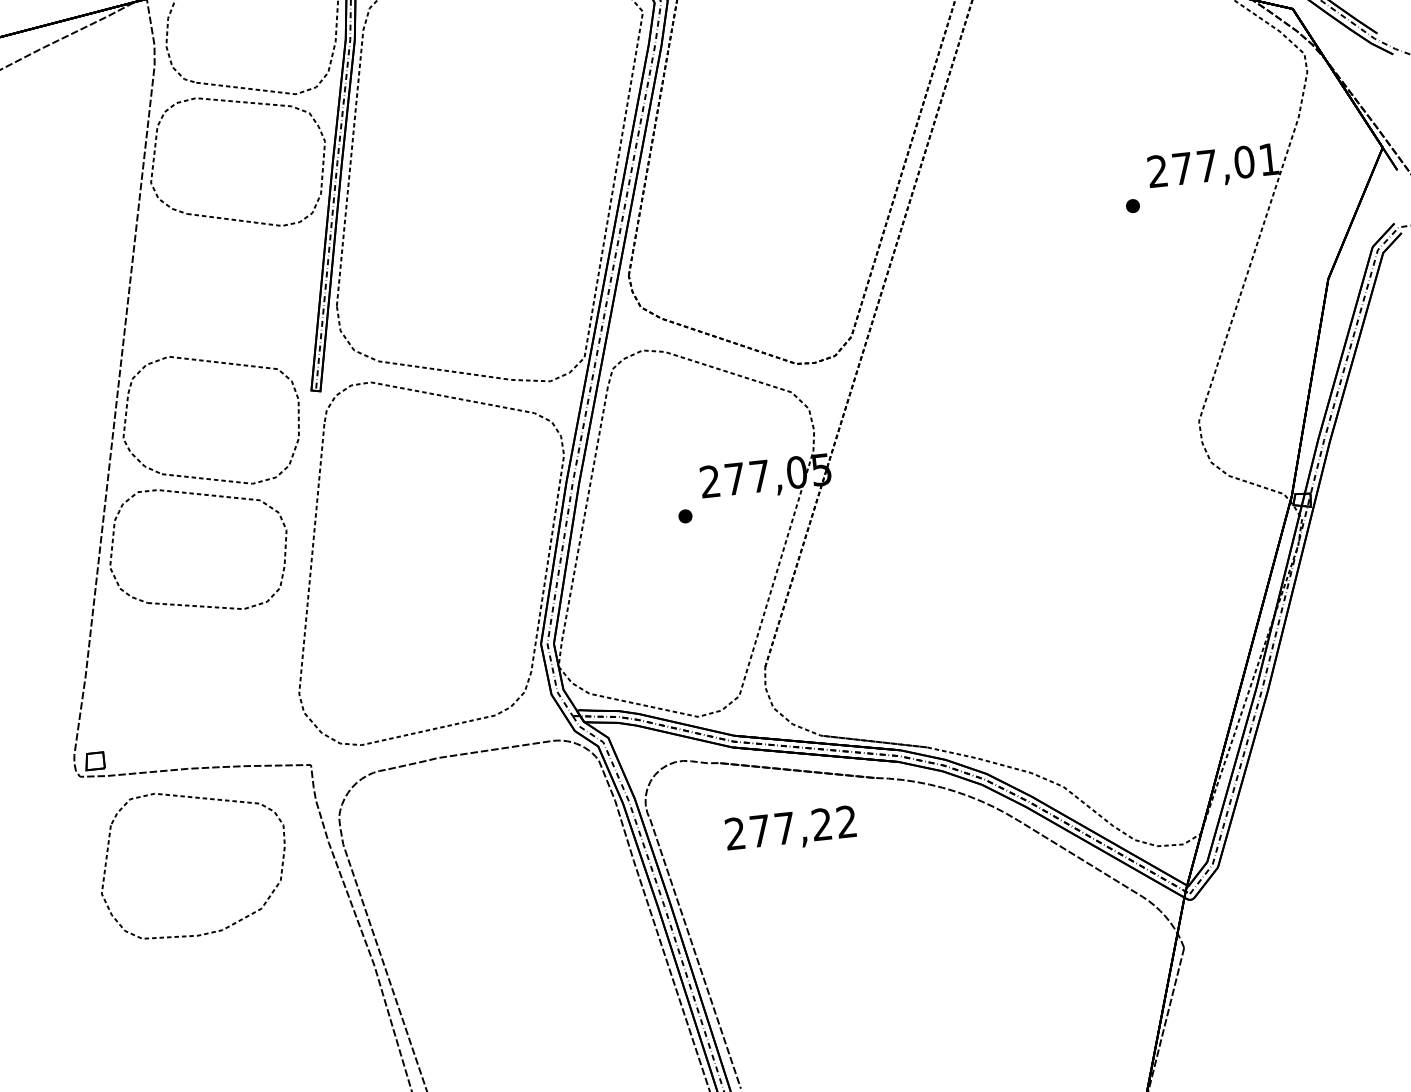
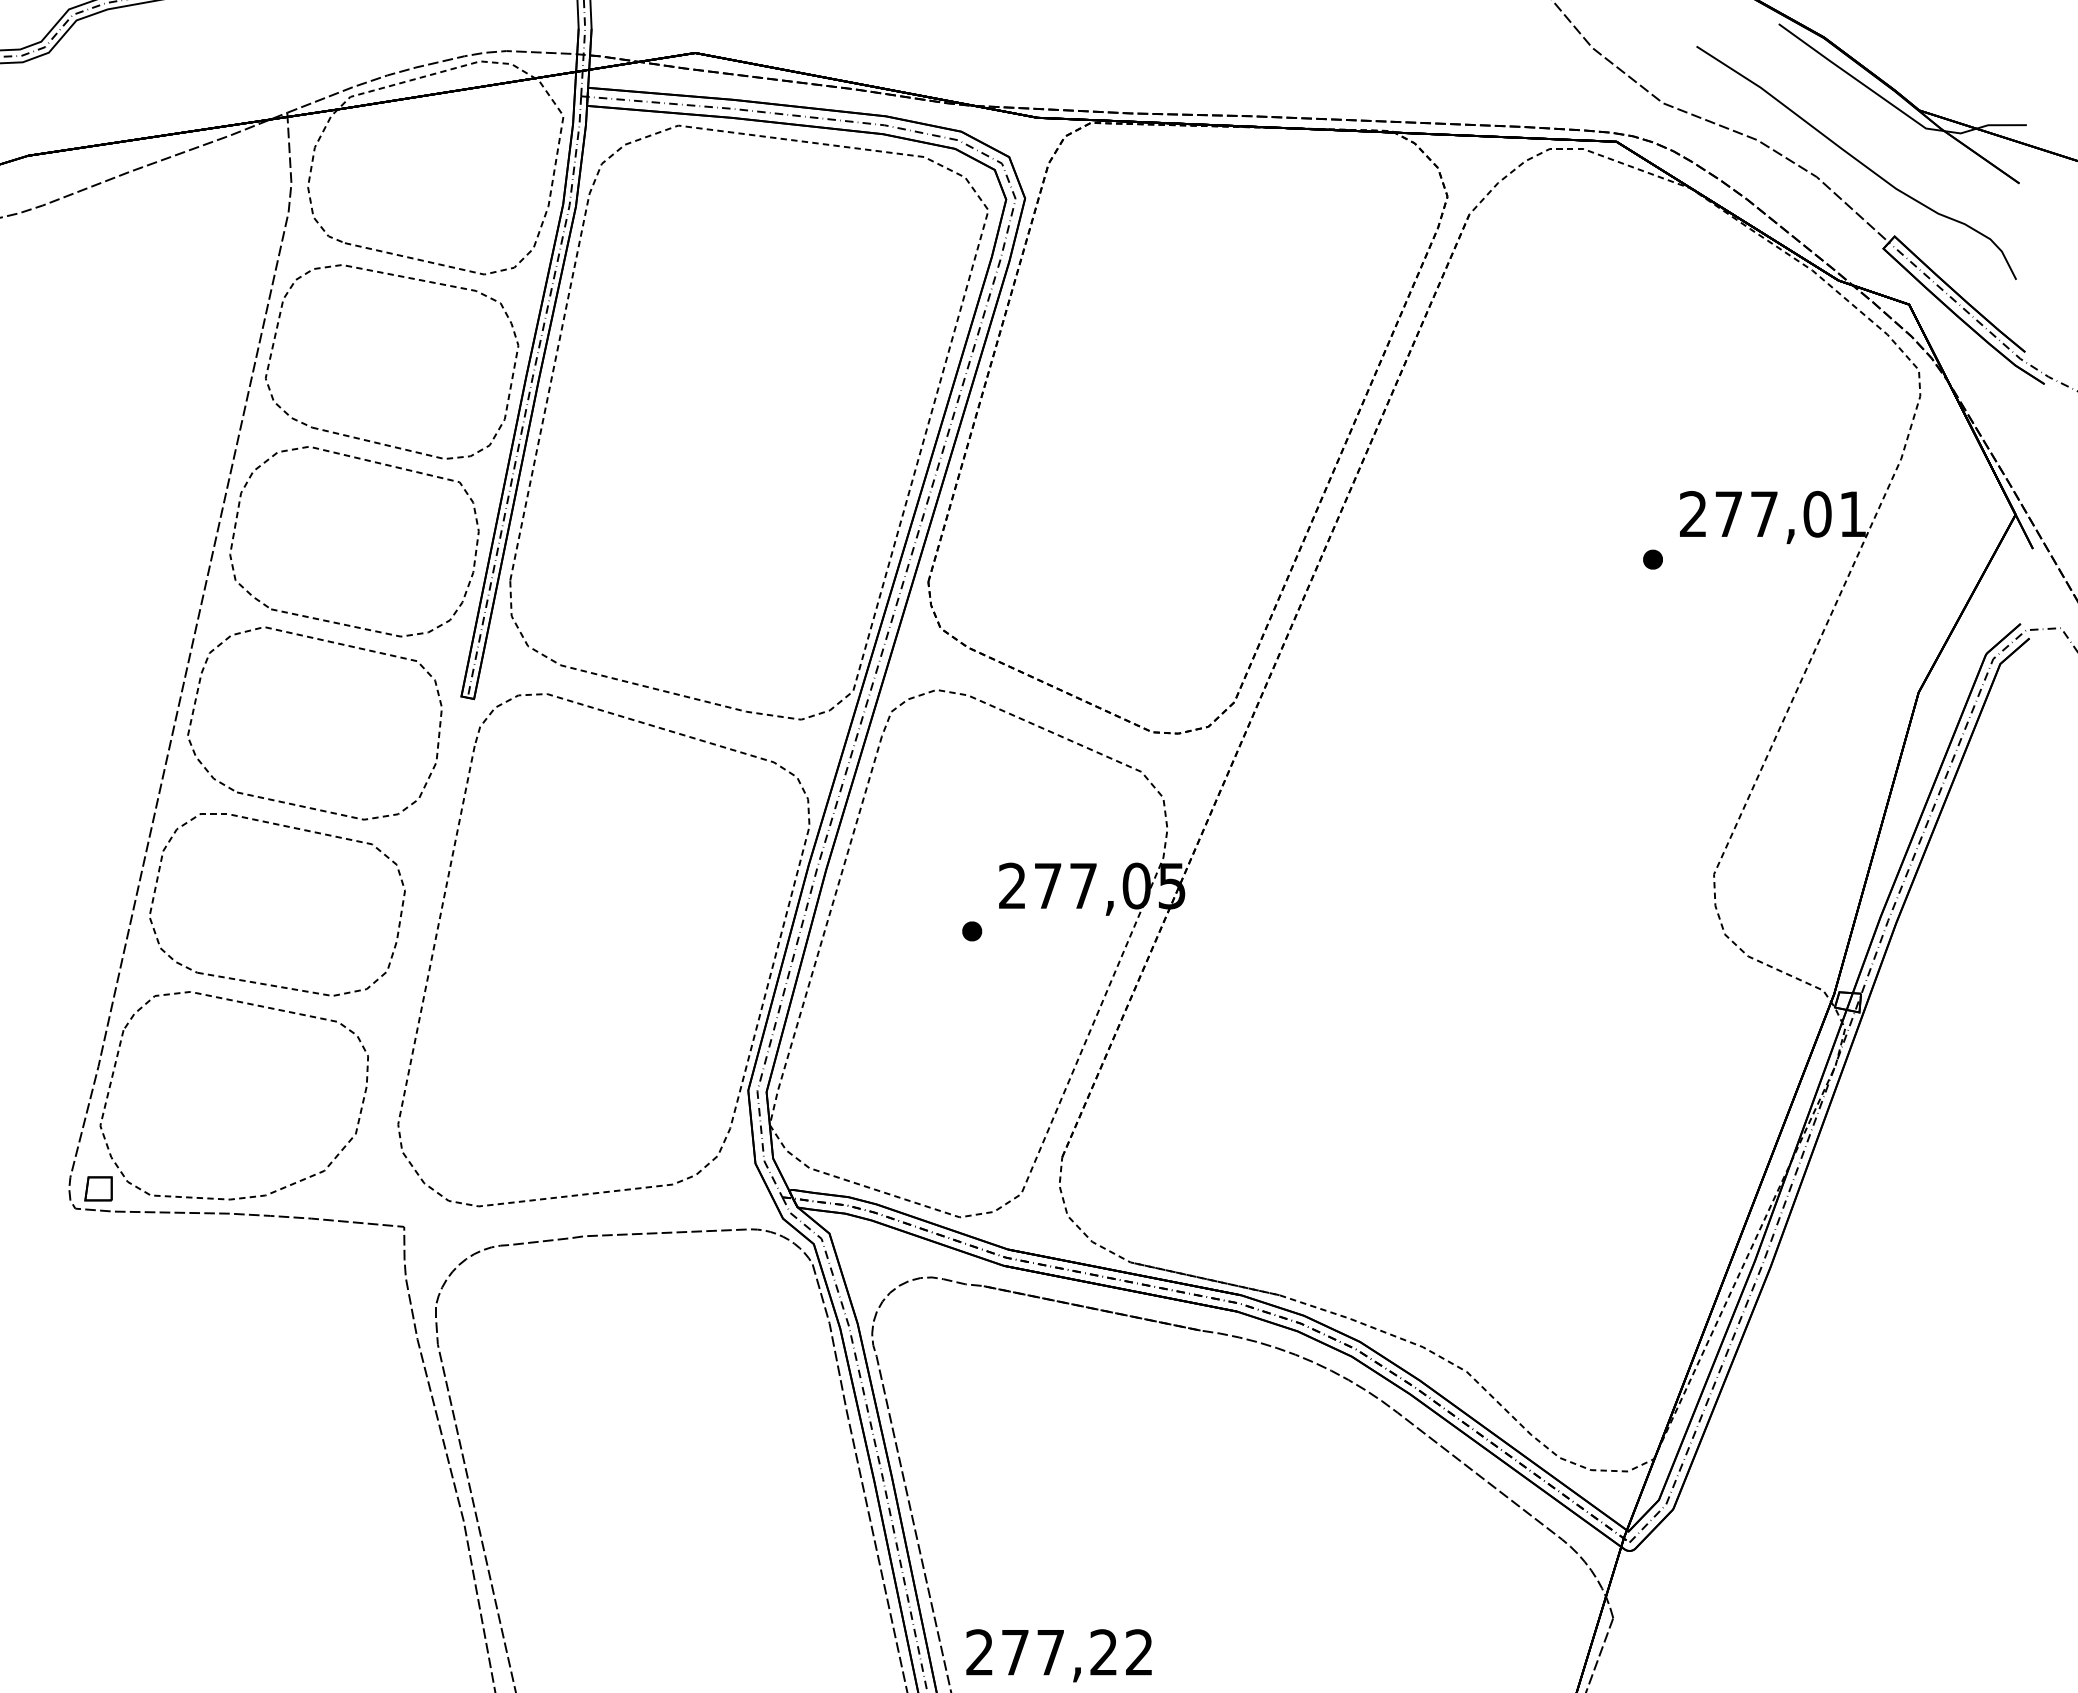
part: (234, 234) -> (375, 463), added
part: (198, 798) -> (251, 1005), moved
text: (790, 829) -> (1058, 1655), moved

